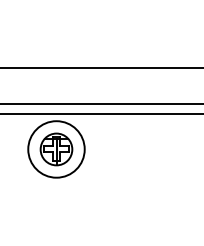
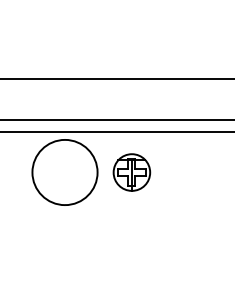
part: (56, 149) -> (131, 172), moved

